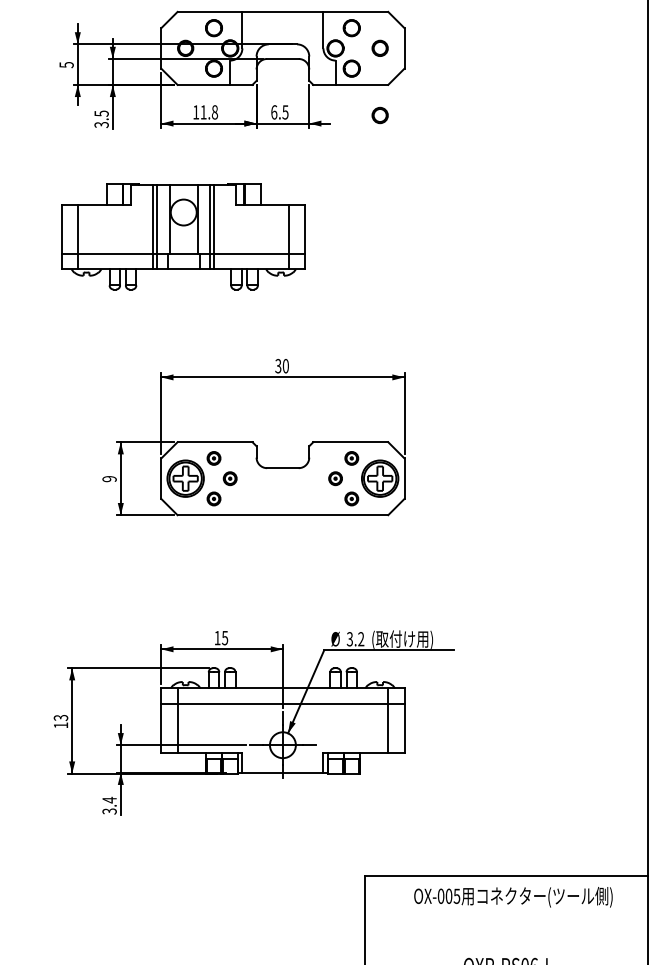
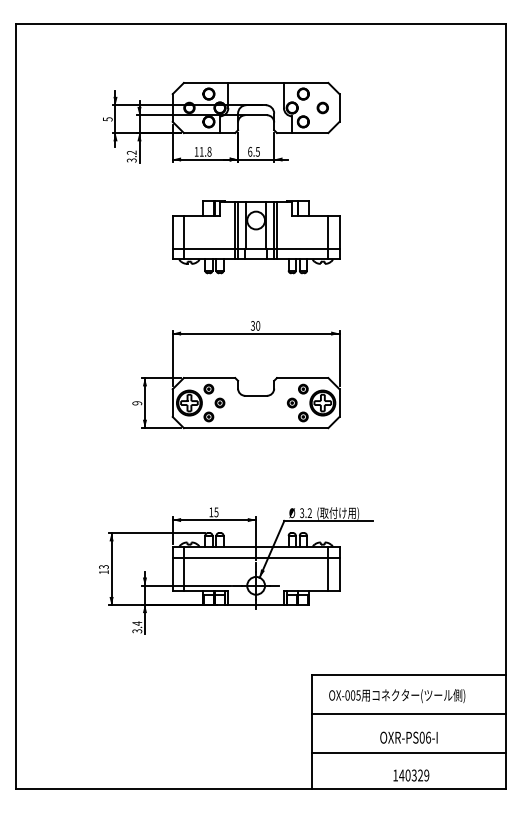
text: (101, 113) -> (131, 152), 3.5 -> 3.2
part: (379, 114) -> (322, 153), removed
part: (184, 237) -> (256, 237), moved
text: (513, 897) -> (397, 696), moved
line: (506, 932) -> (409, 714), added

